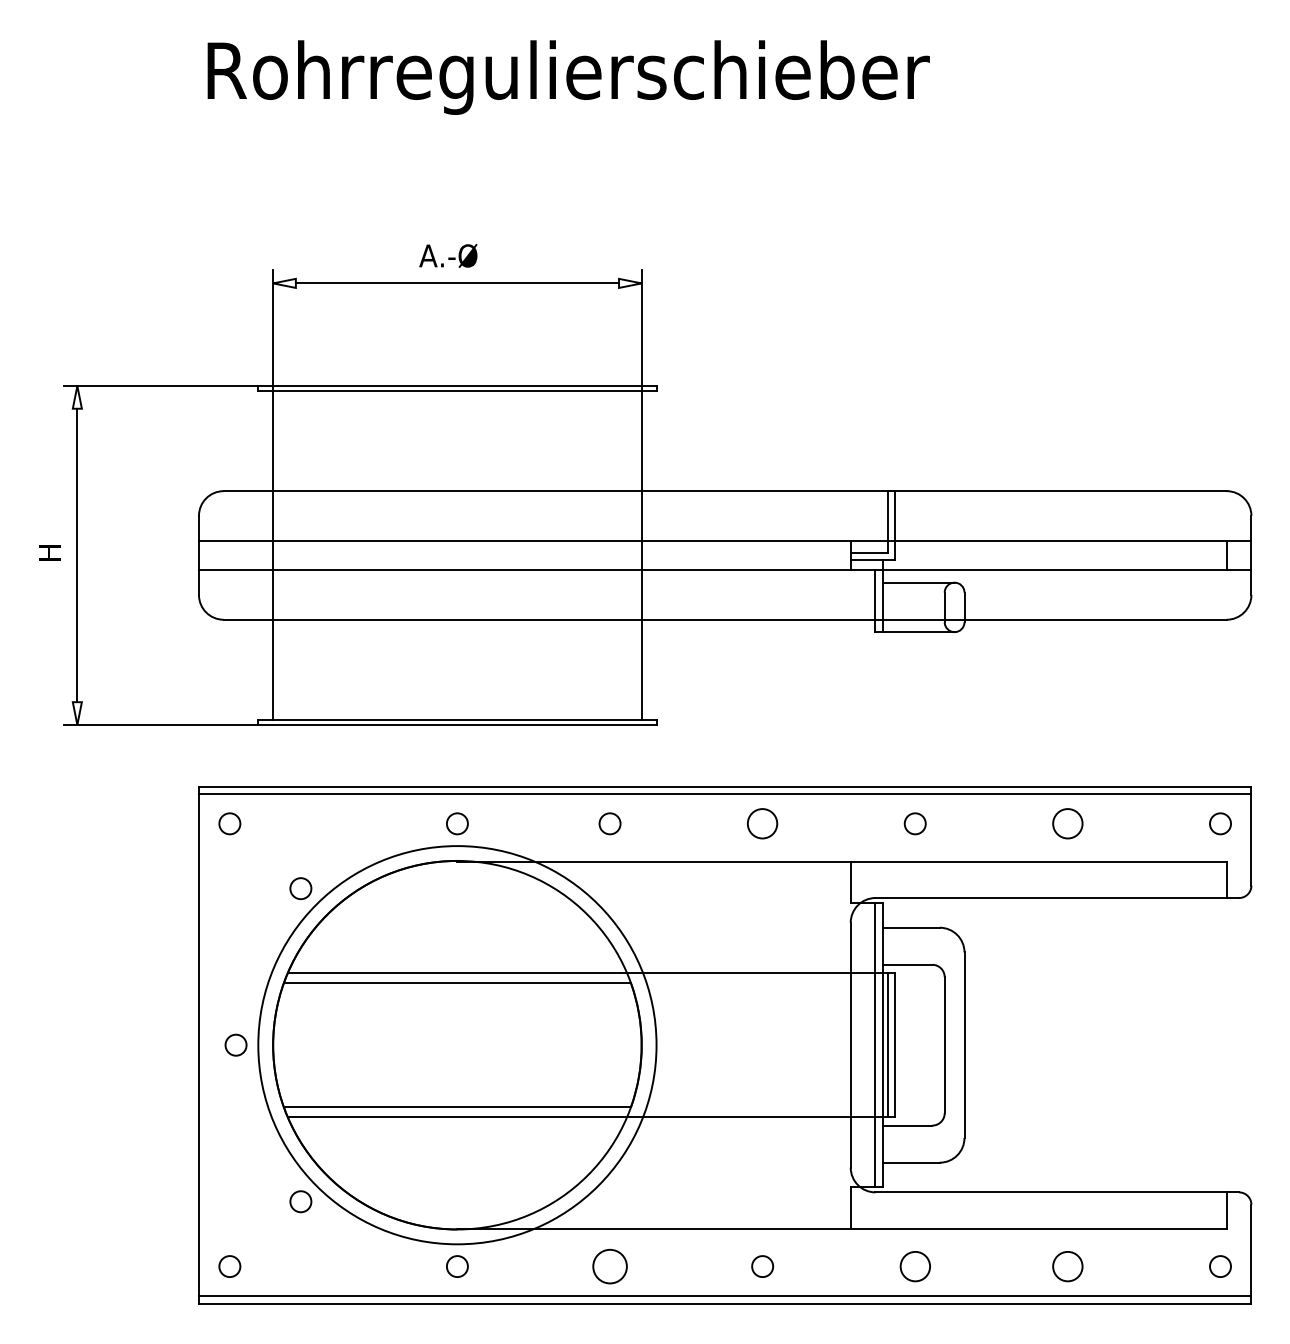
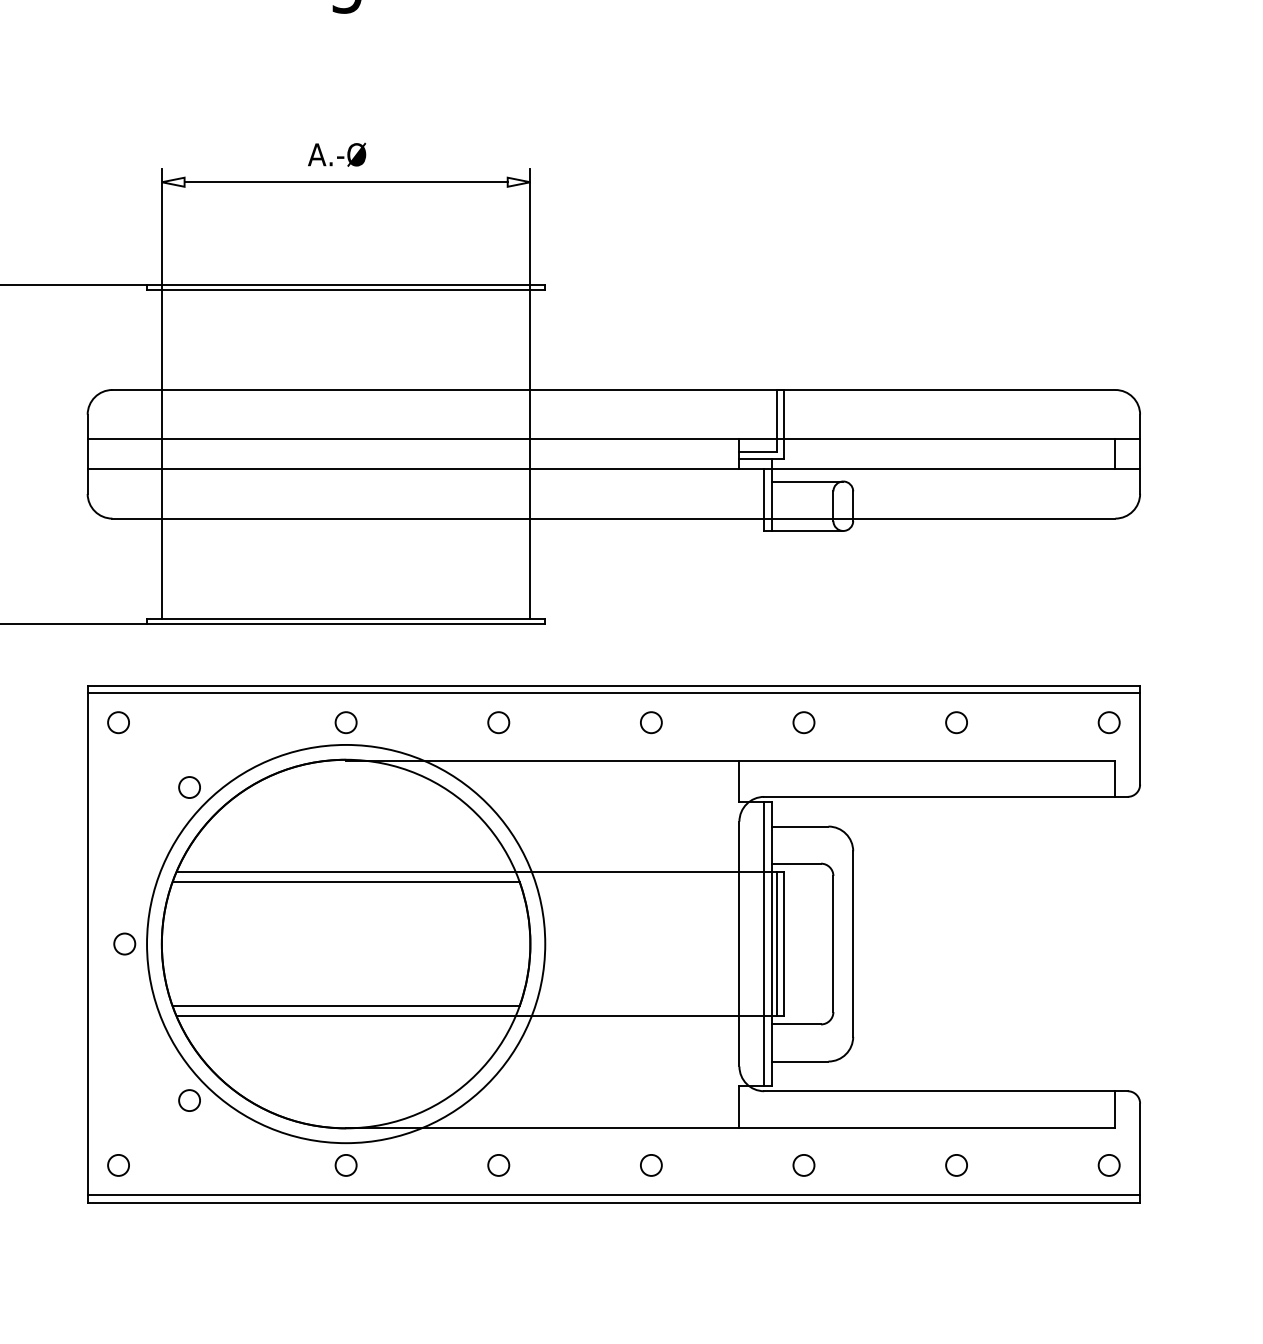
circle: (762, 823) -> (651, 722), size x0.71
circle: (1067, 823) -> (956, 722), size x0.71
circle: (609, 1266) -> (498, 1165), size x0.62
circle: (914, 1266) -> (803, 1165), size x0.71
circle: (1067, 1266) -> (956, 1165), size x0.71

